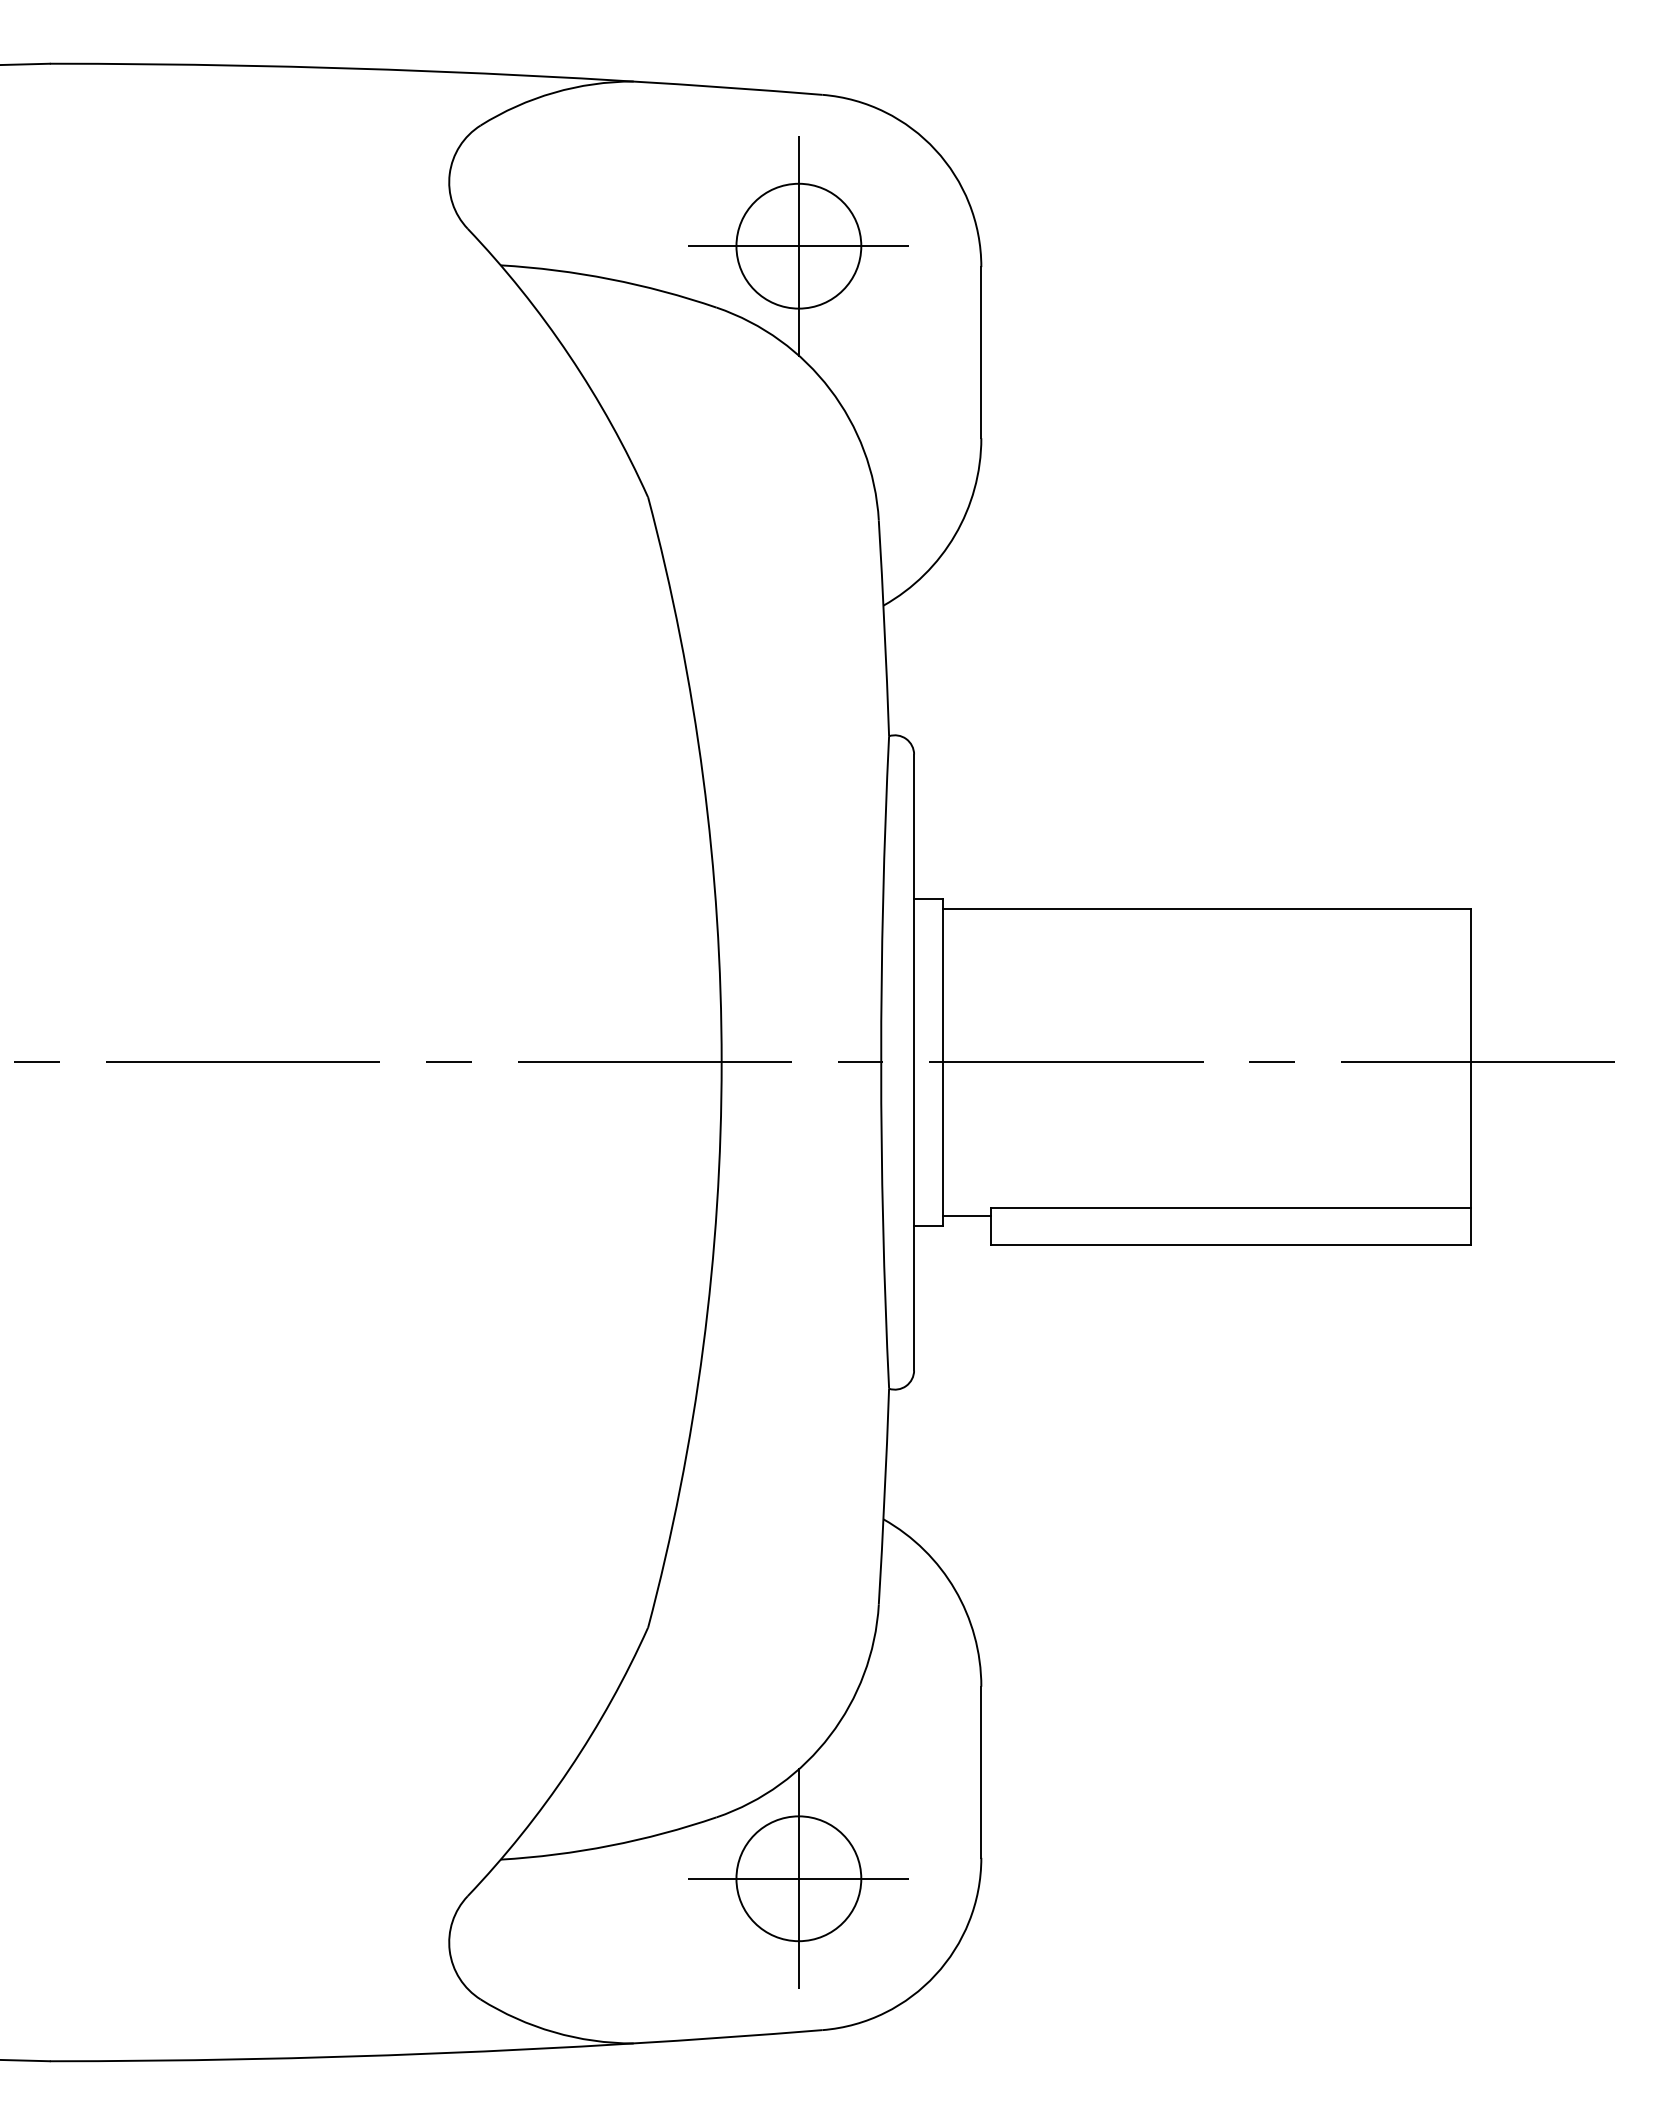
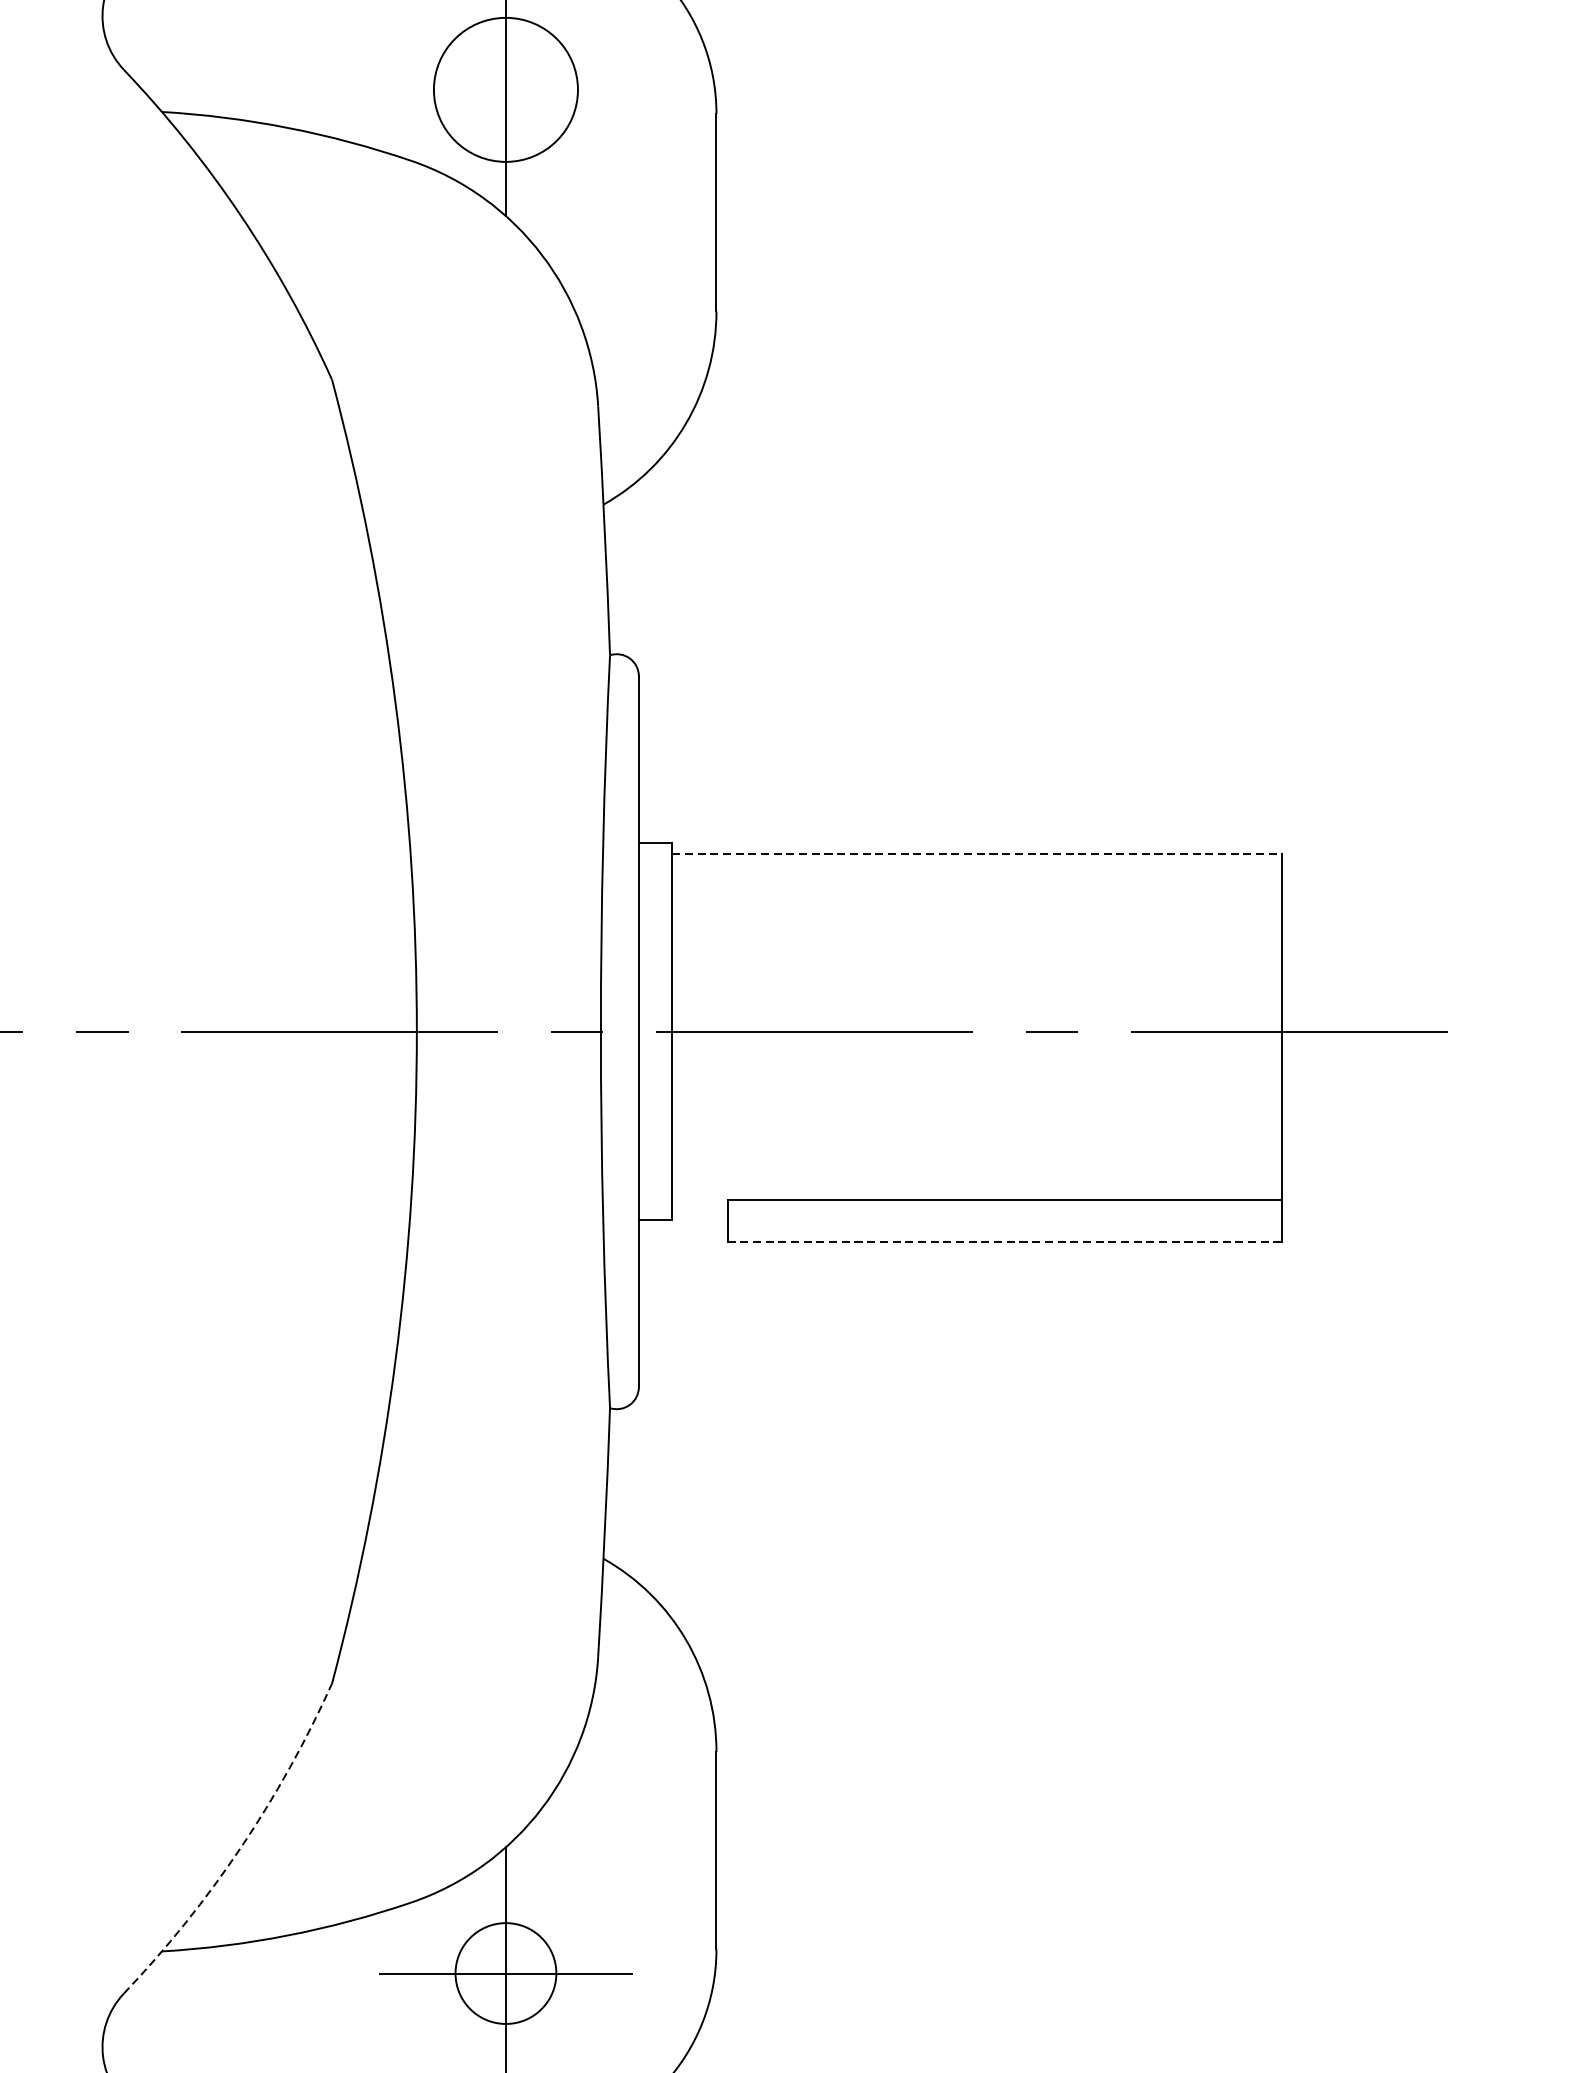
line: (798, 246) -> (505, 90), removed
line: (1207, 908) -> (977, 854), solid -> dashed
line: (966, 1216) -> (699, 1209), removed
line: (1231, 1244) -> (1005, 1241), solid -> dashed
arc: (569, 1769) -> (241, 1847), solid -> dashed
circle: (798, 1878) -> (505, 1973), size x0.7

